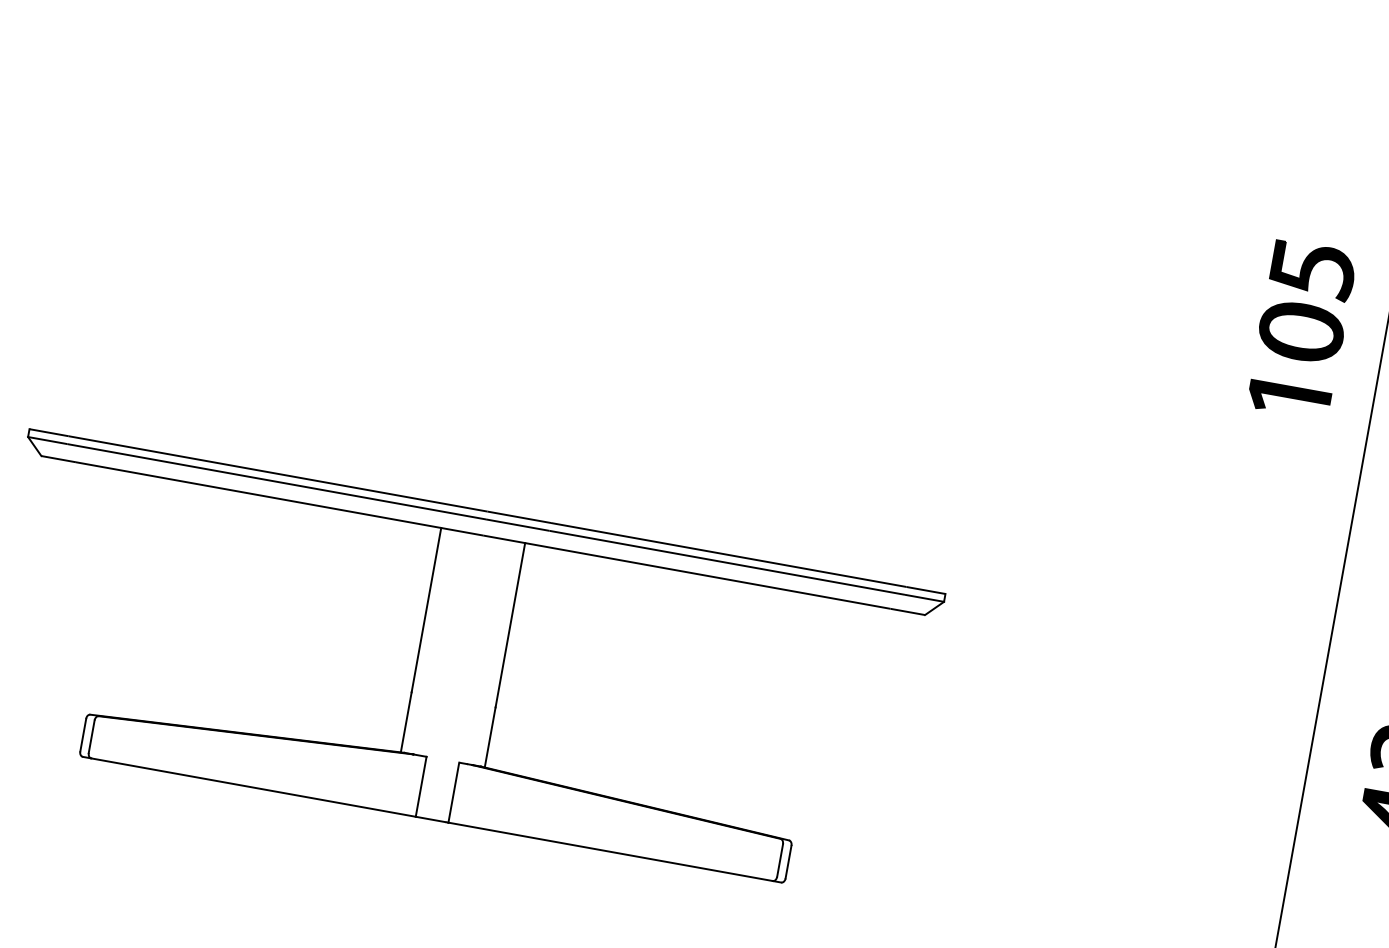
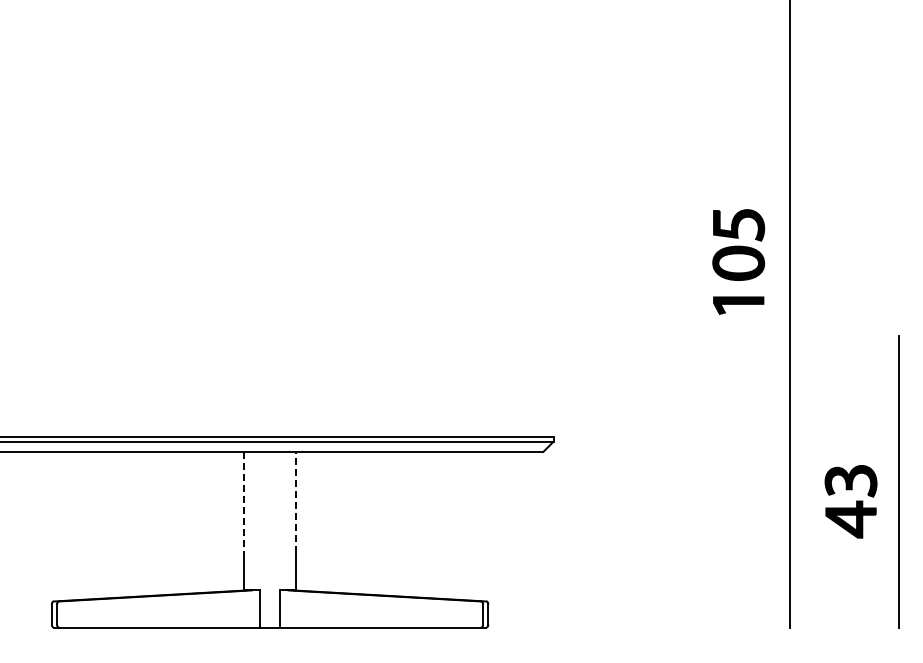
part: (1301, 328) -> (738, 261), moved
line: (427, 610) -> (244, 502), solid -> dashed
line: (511, 625) -> (296, 502), solid -> dashed

